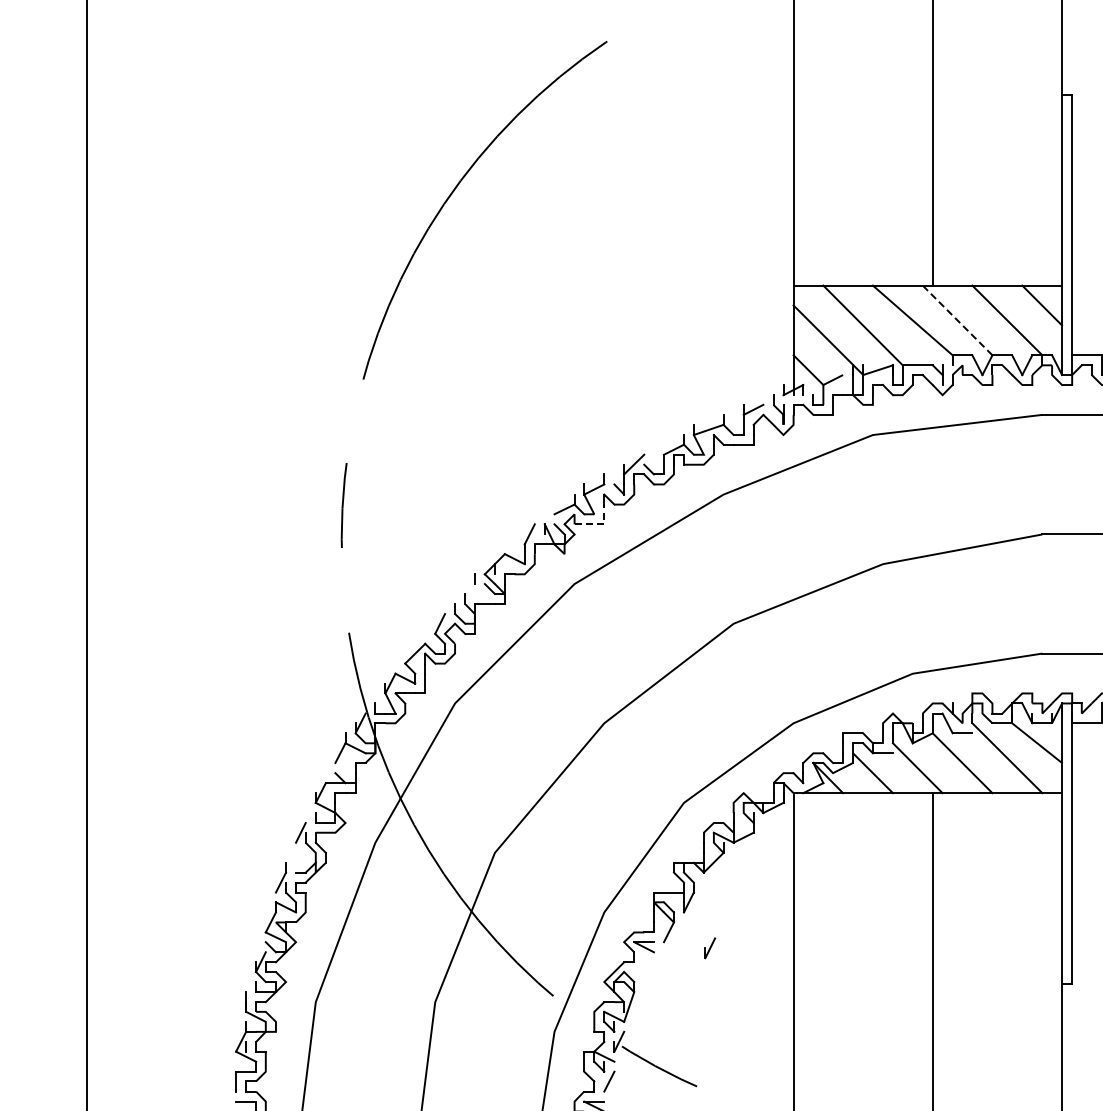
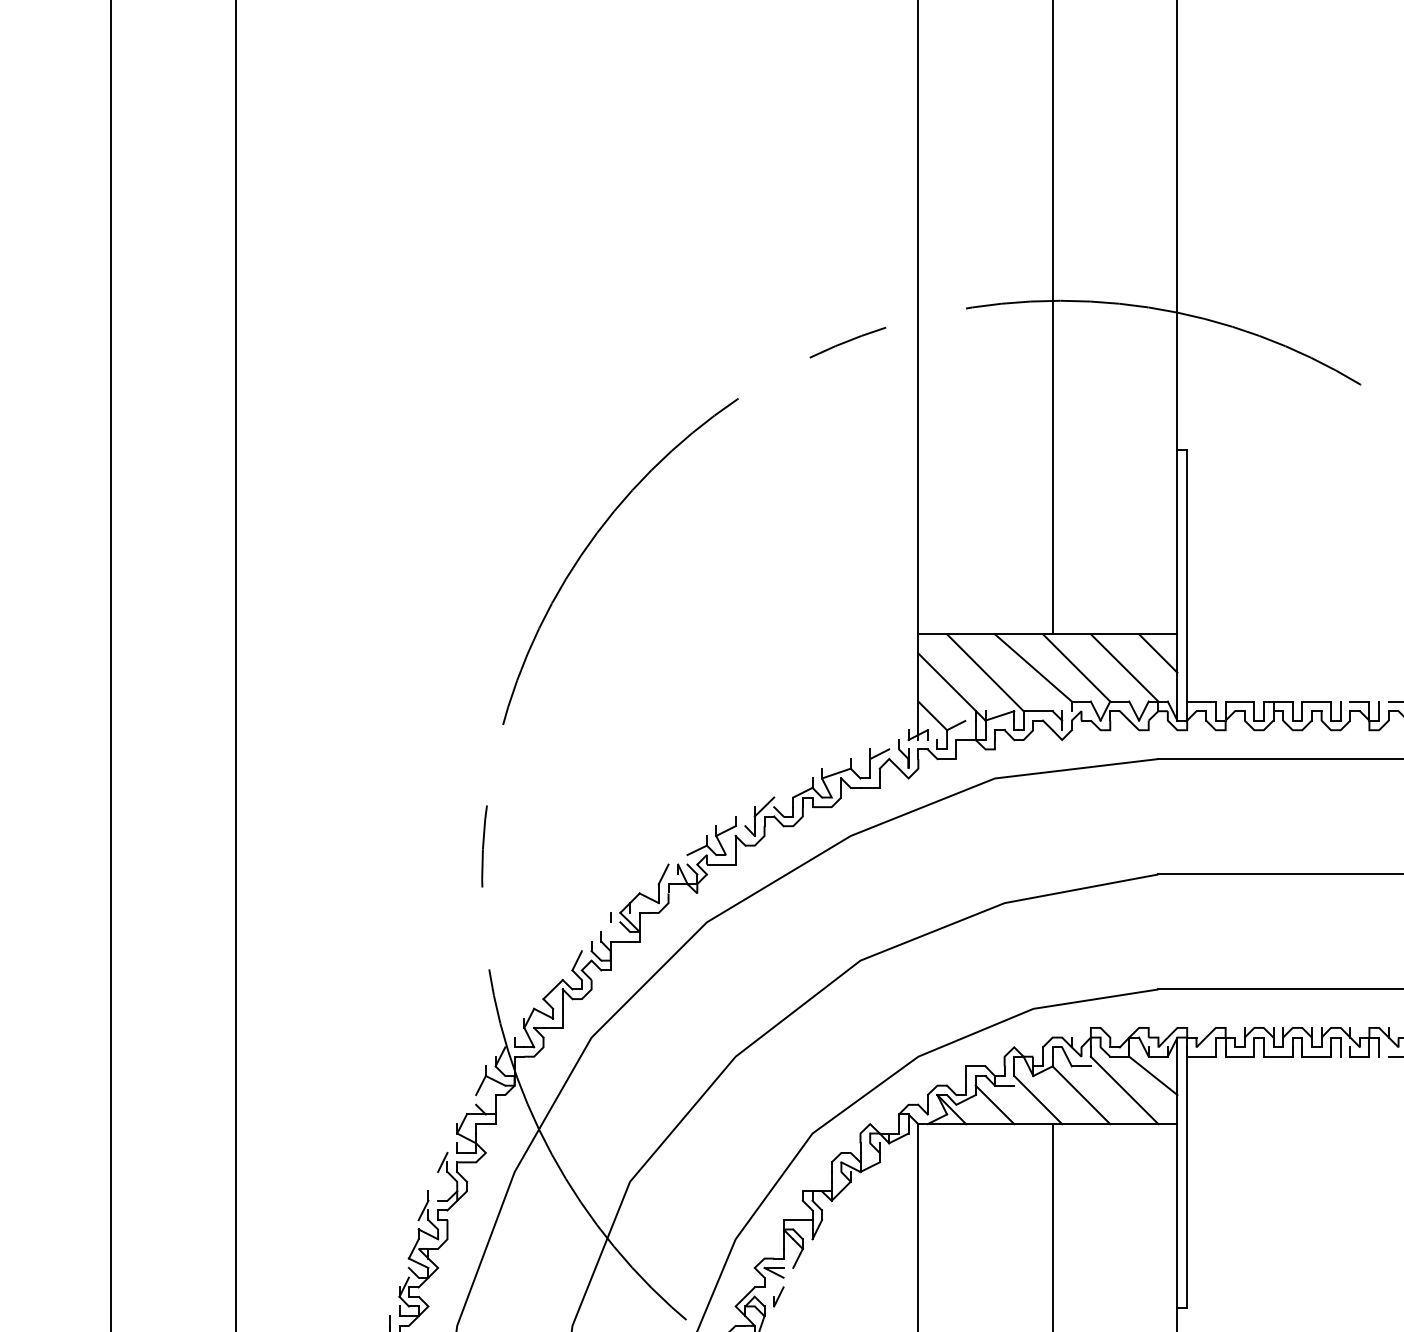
line: (957, 320) -> (1076, 667), dashed -> solid
line: (600, 524) -> (731, 864), dashed -> solid
part: (709, 947) -> (778, 1296), moved

